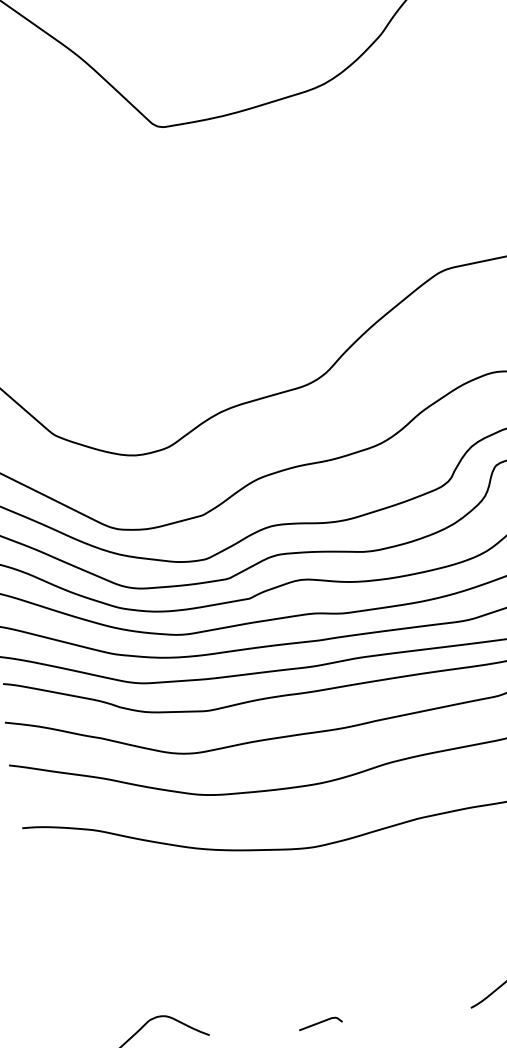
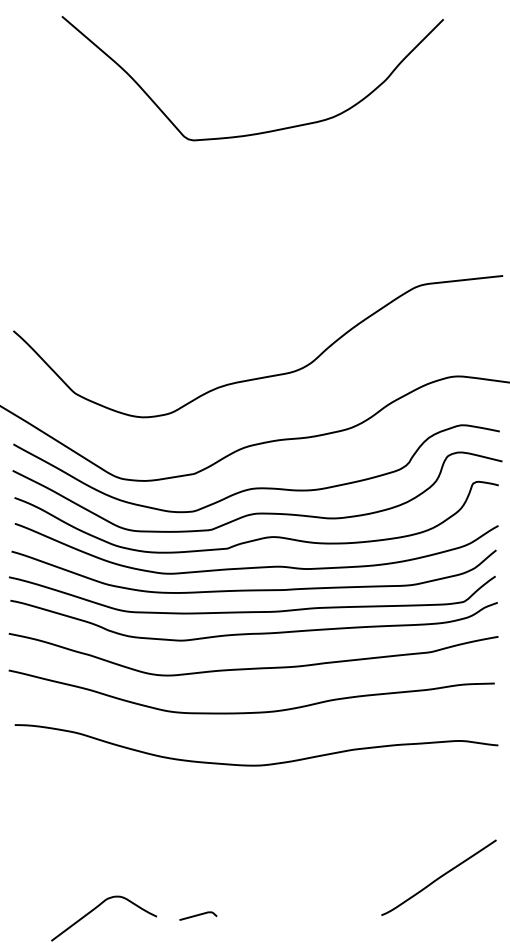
line: (320, 1022) -> (198, 915), moved

